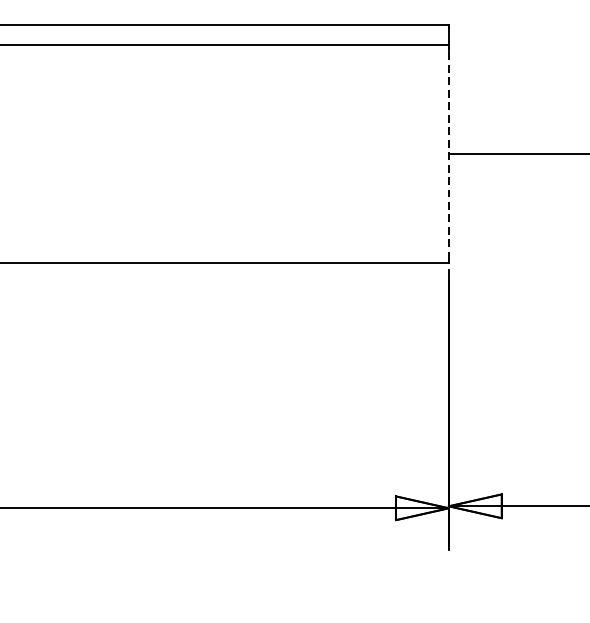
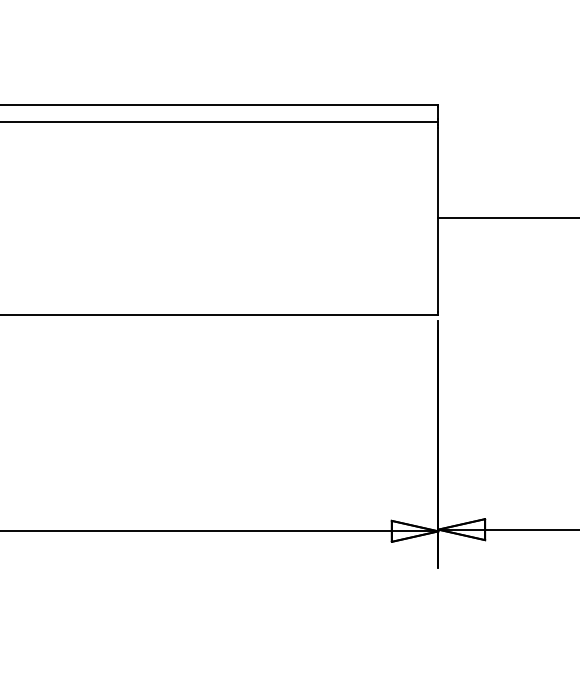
line: (448, 154) -> (438, 219), dashed -> solid

